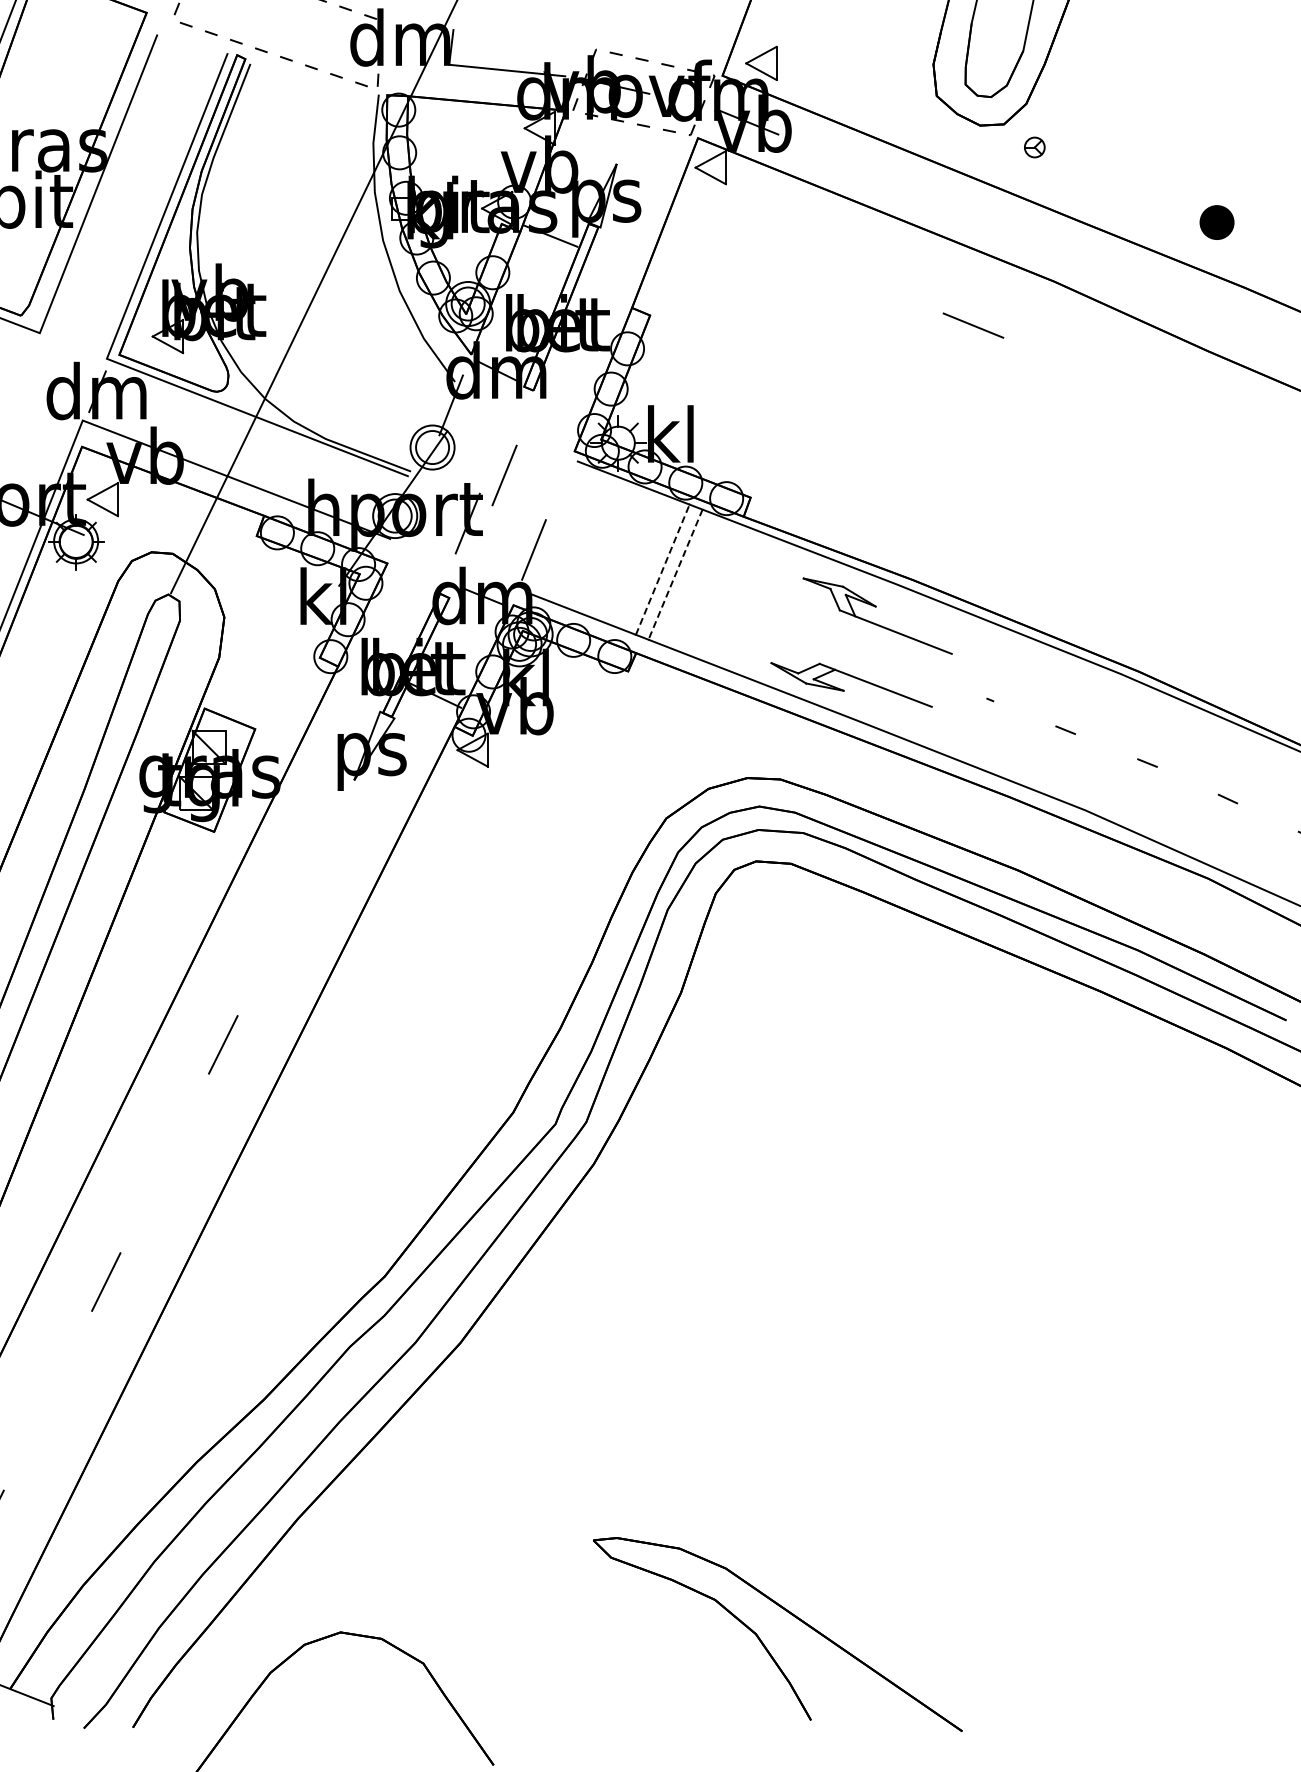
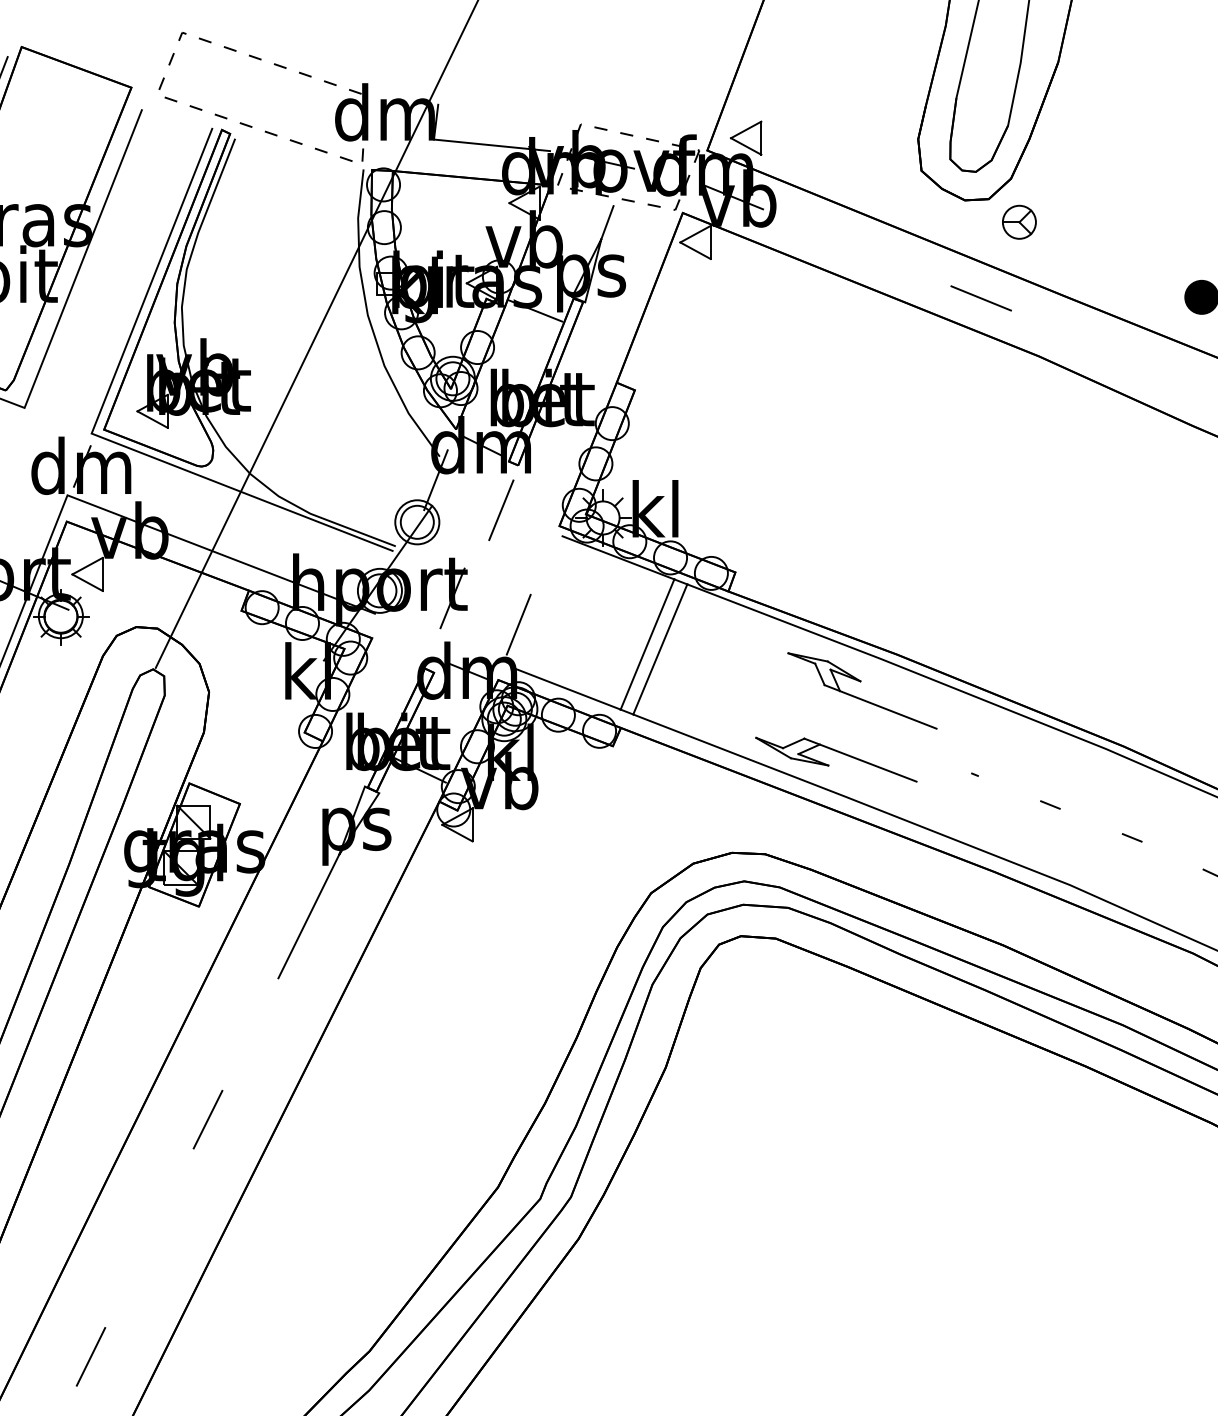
line: (622, 147) -> (607, 222), added
part: (1034, 147) -> (1019, 222), size x1.67
line: (973, 325) -> (981, 298), moved
line: (504, 475) -> (501, 510), moved
line: (662, 569) -> (647, 644), dashed -> solid
line: (675, 575) -> (660, 650), dashed -> solid
line: (323, 841) -> (308, 916), added

